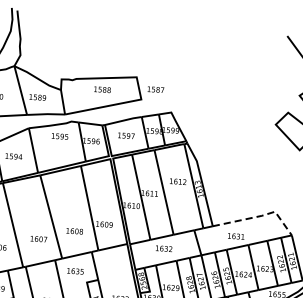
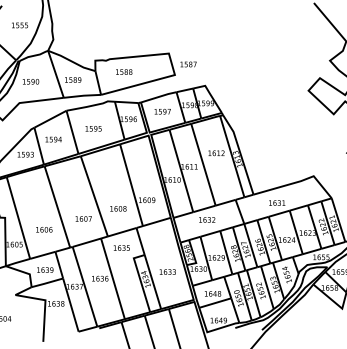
text: (102, 89) -> (124, 71), moved
text: (59, 136) -> (93, 128), moved
line: (260, 216) -> (299, 181), dashed -> solid

